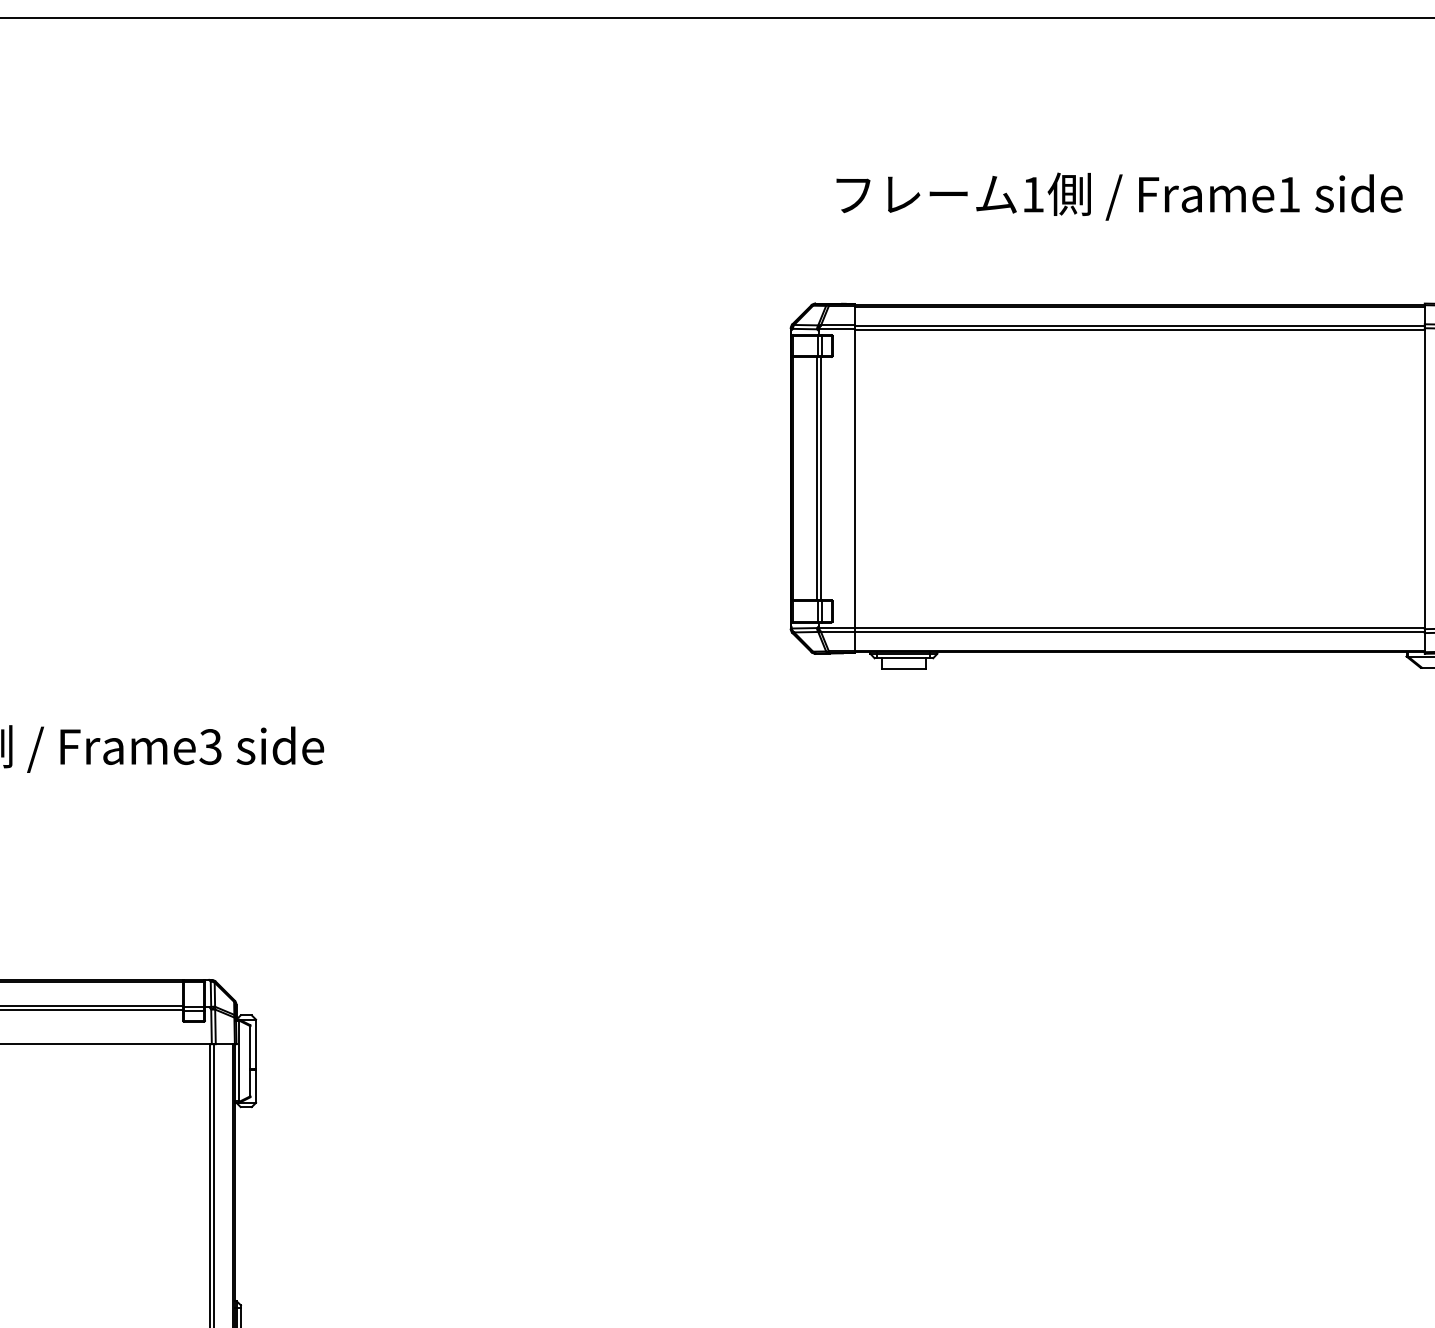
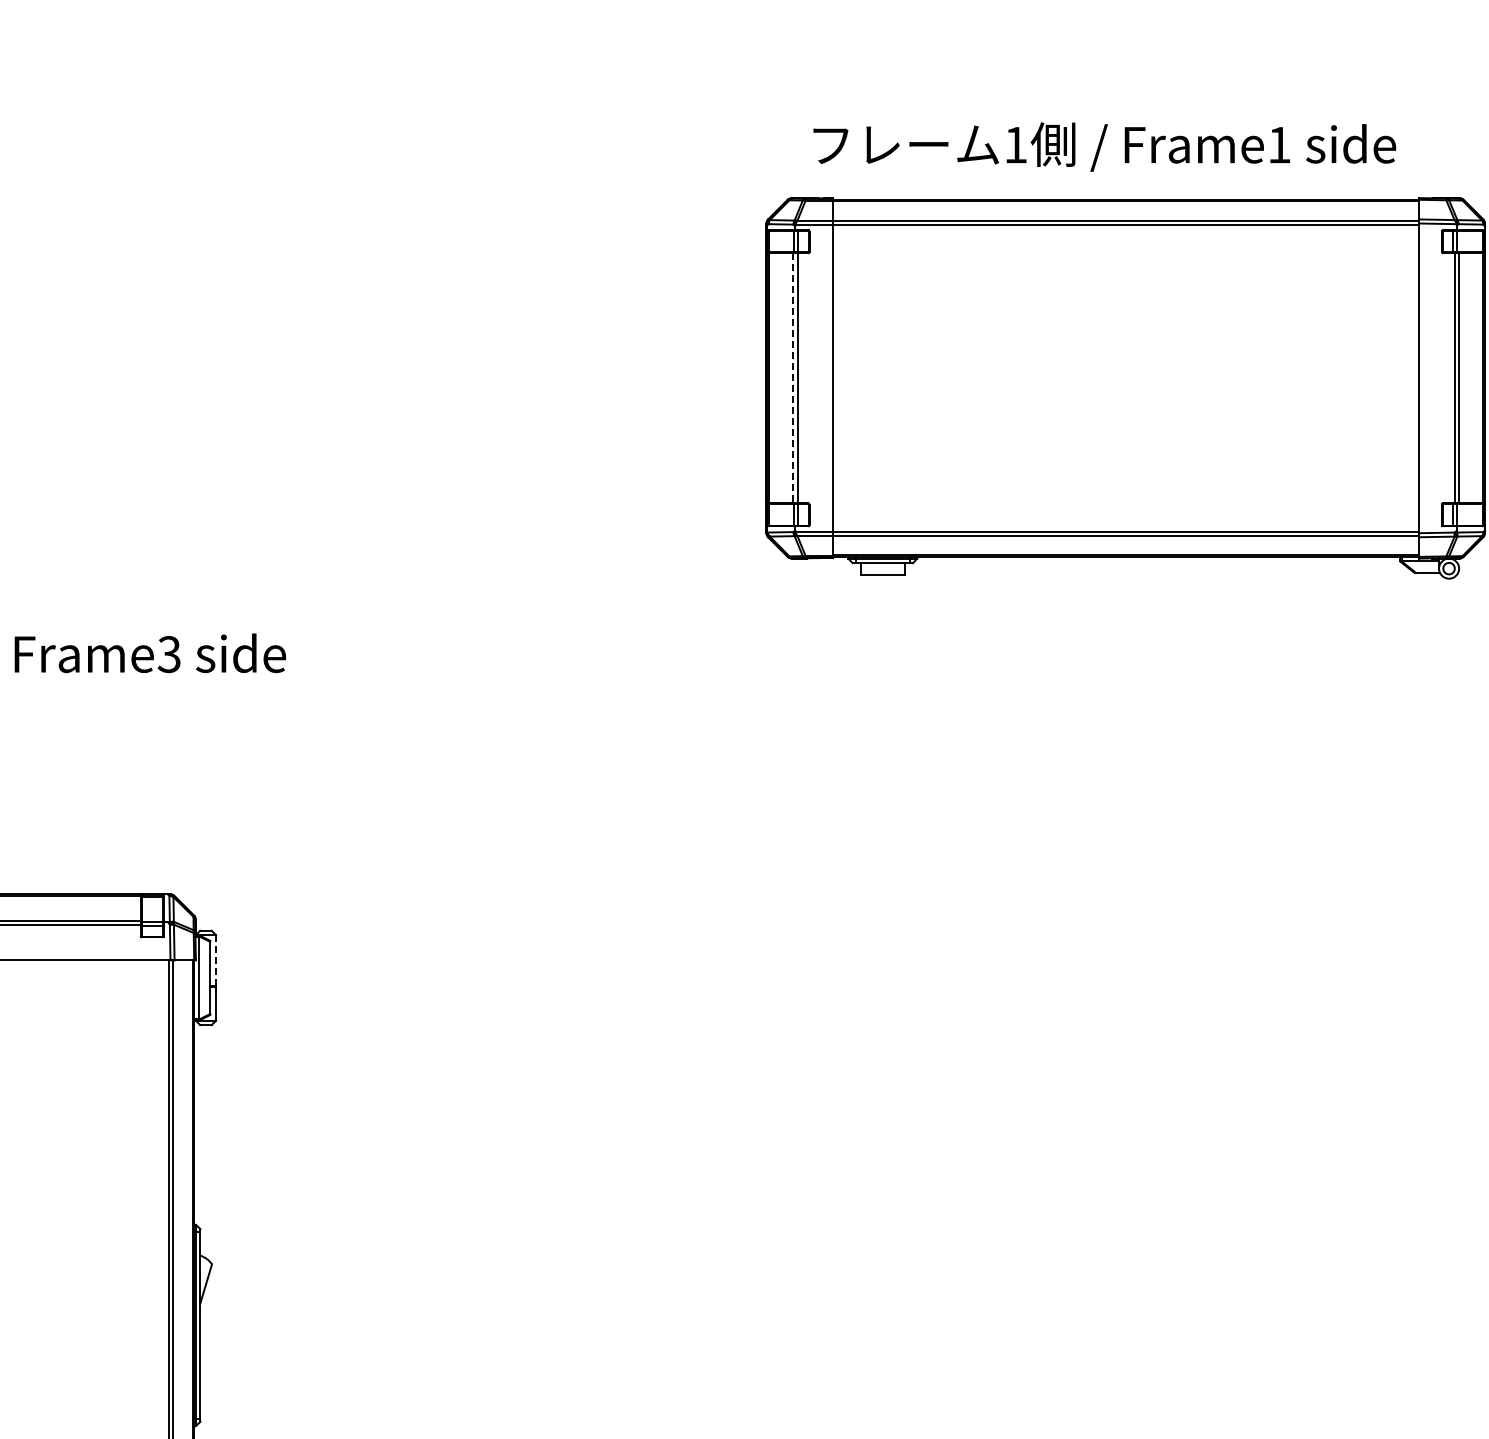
text: (1119, 196) -> (1104, 146), moved
line: (817, 478) -> (793, 378), solid -> dashed
line: (256, 1044) -> (216, 960), solid -> dashed

